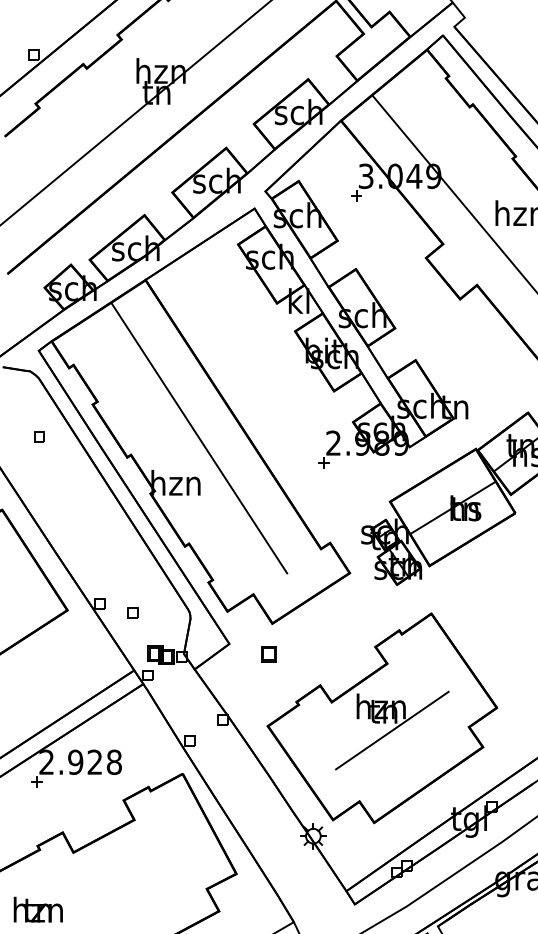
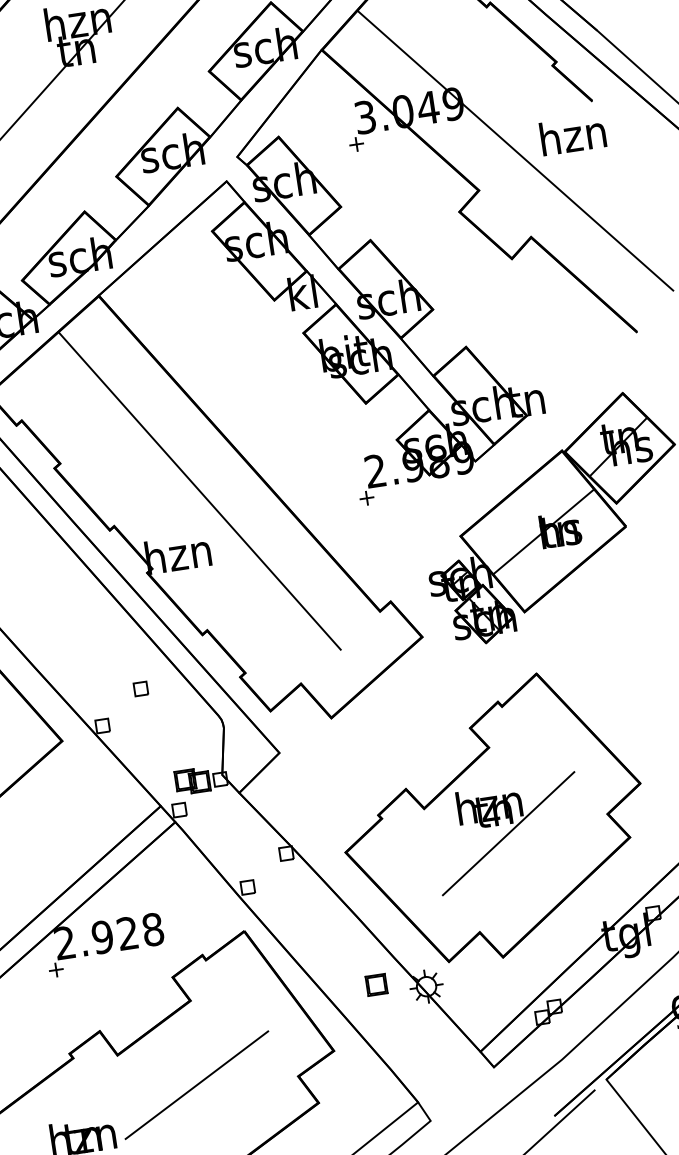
part: (132, 612) -> (140, 688), moved
part: (268, 654) -> (375, 985), moved
line: (129, 883) -> (196, 1084), added

